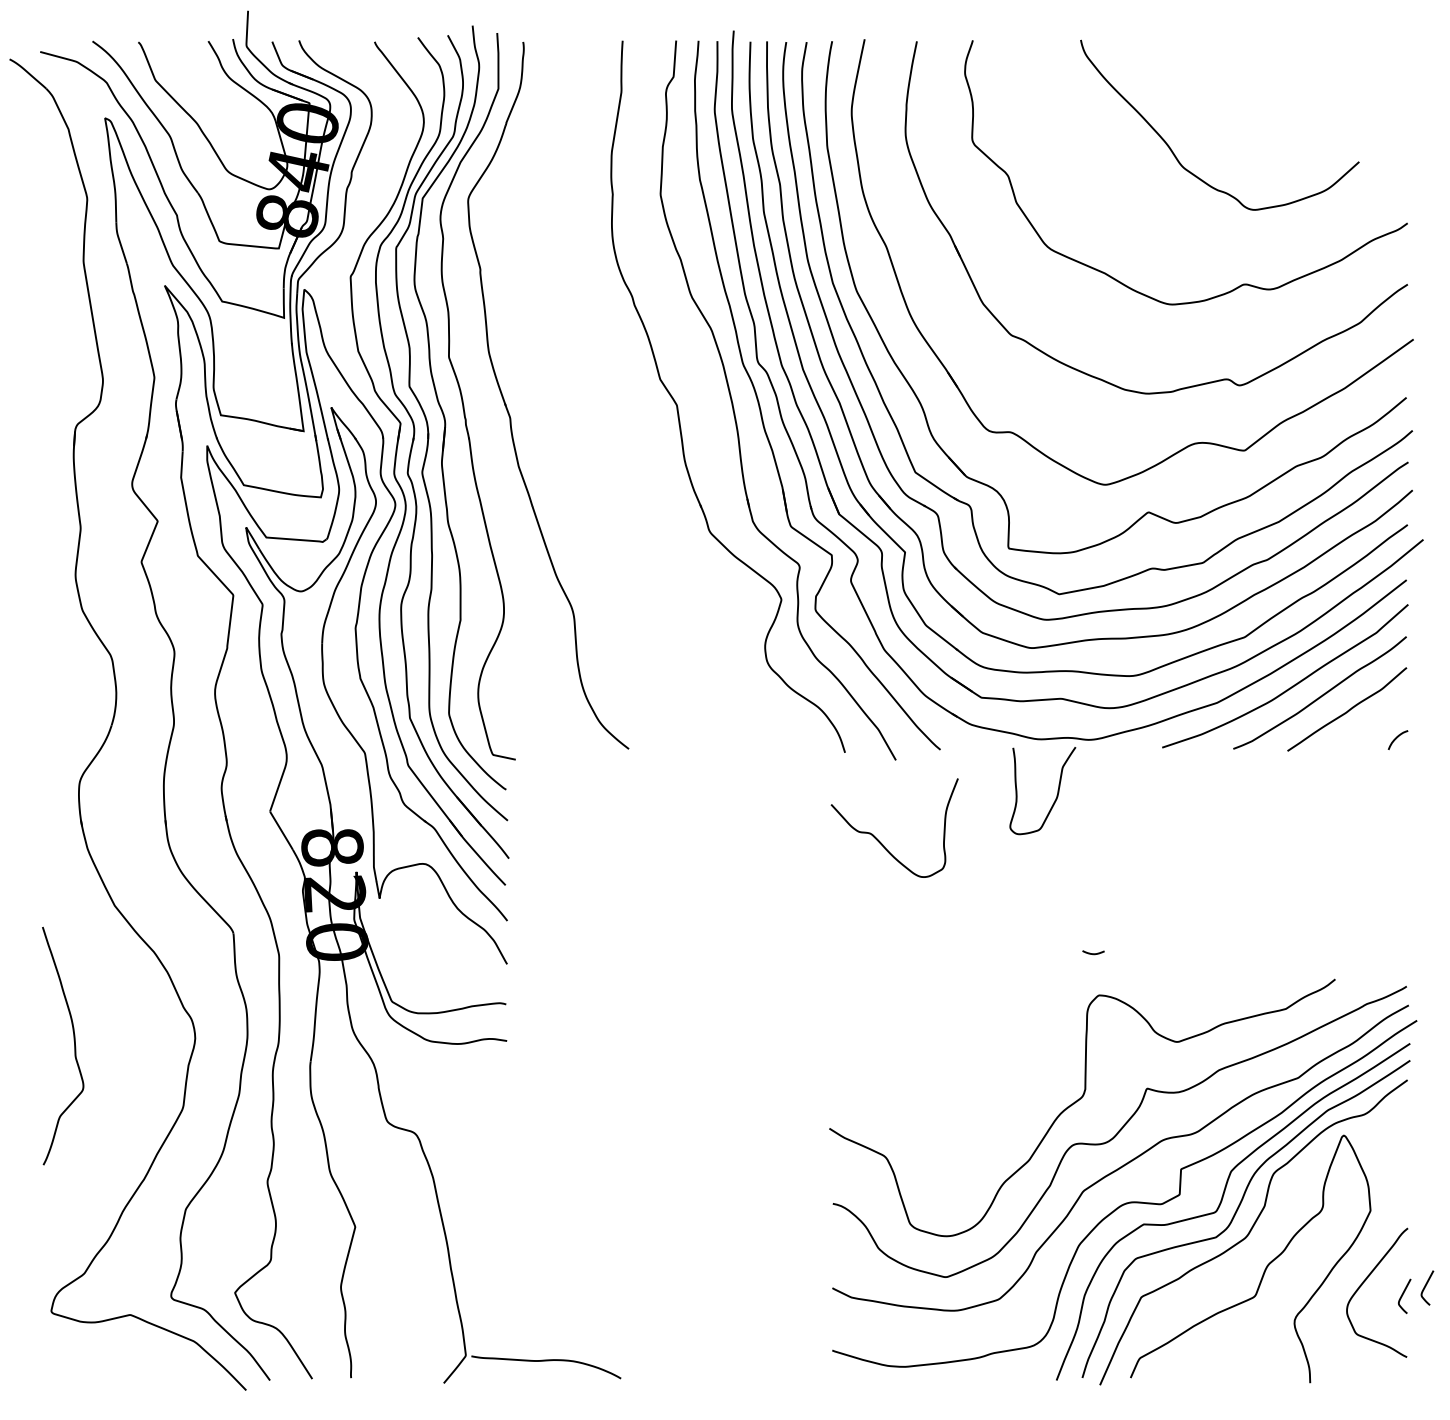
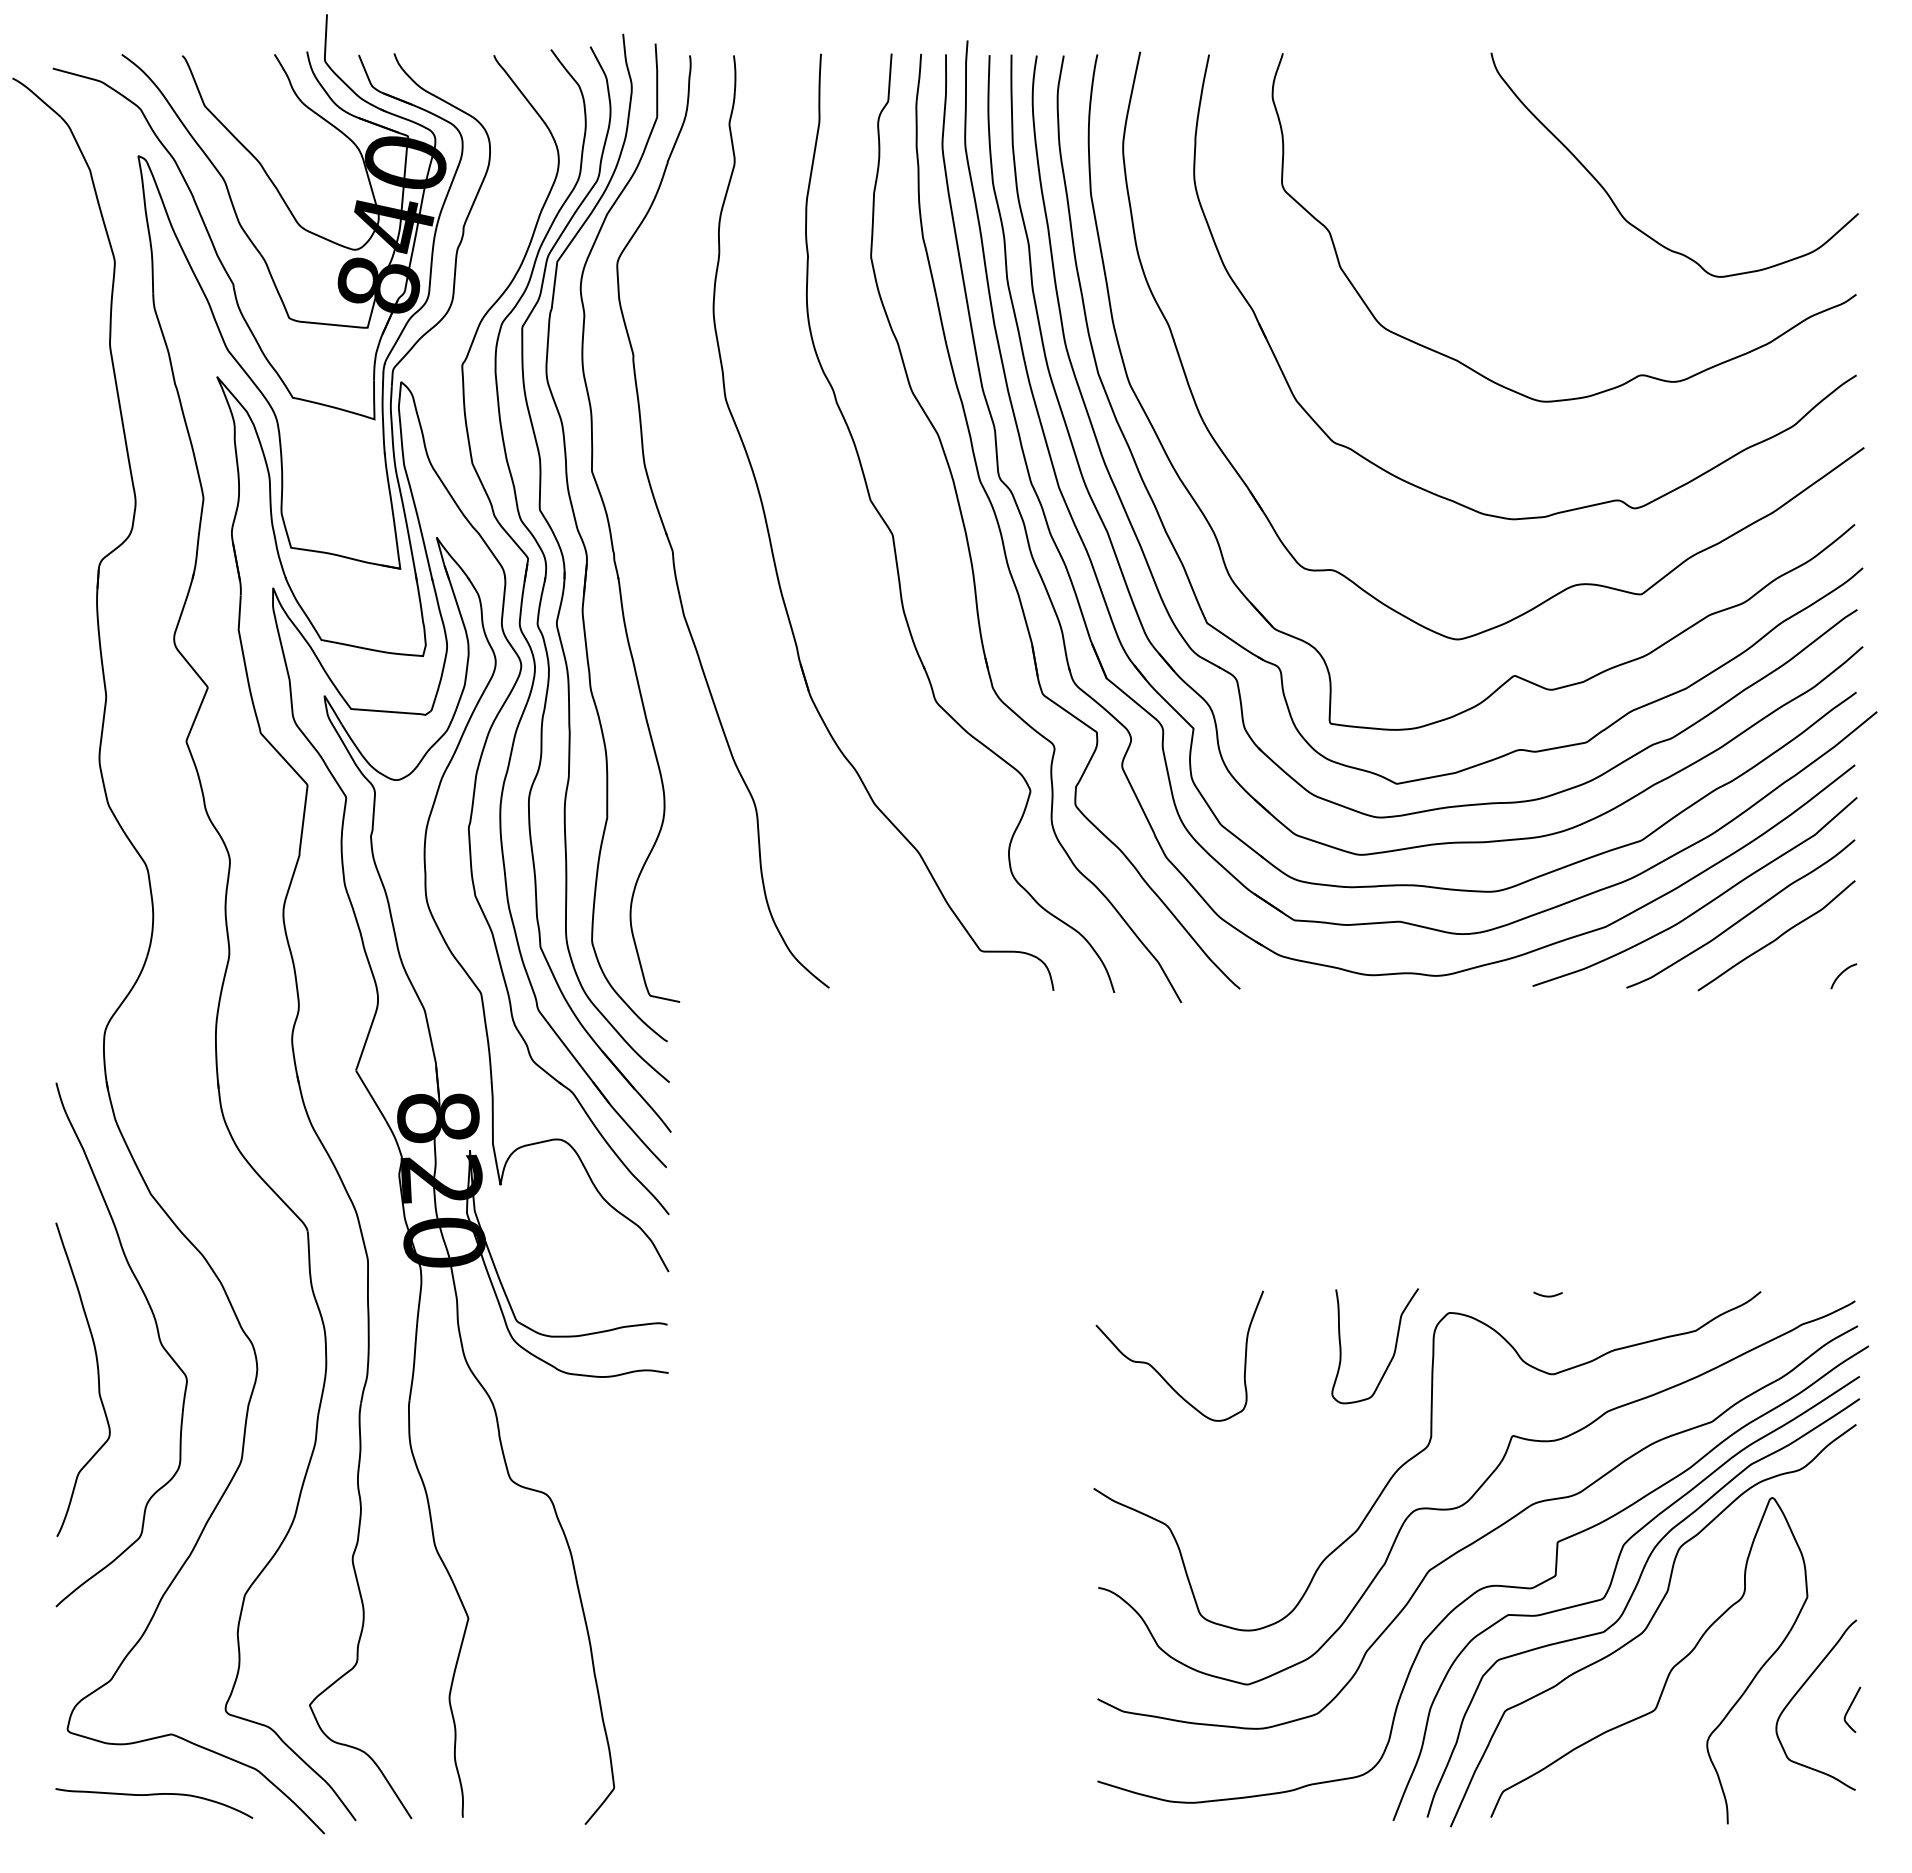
curve: (1173, 151) -> (1613, 200), moved
part: (585, 414) -> (772, 546), added
curve: (1056, 795) -> (1393, 1352), moved
curve: (880, 841) -> (1160, 1373), moved
curve: (1093, 953) -> (1547, 1295), moved
curve: (120, 1015) -> (158, 1339), added
curve: (1425, 1286) -> (1880, 1697), removed
curve: (546, 1361) -> (154, 1795), moved

